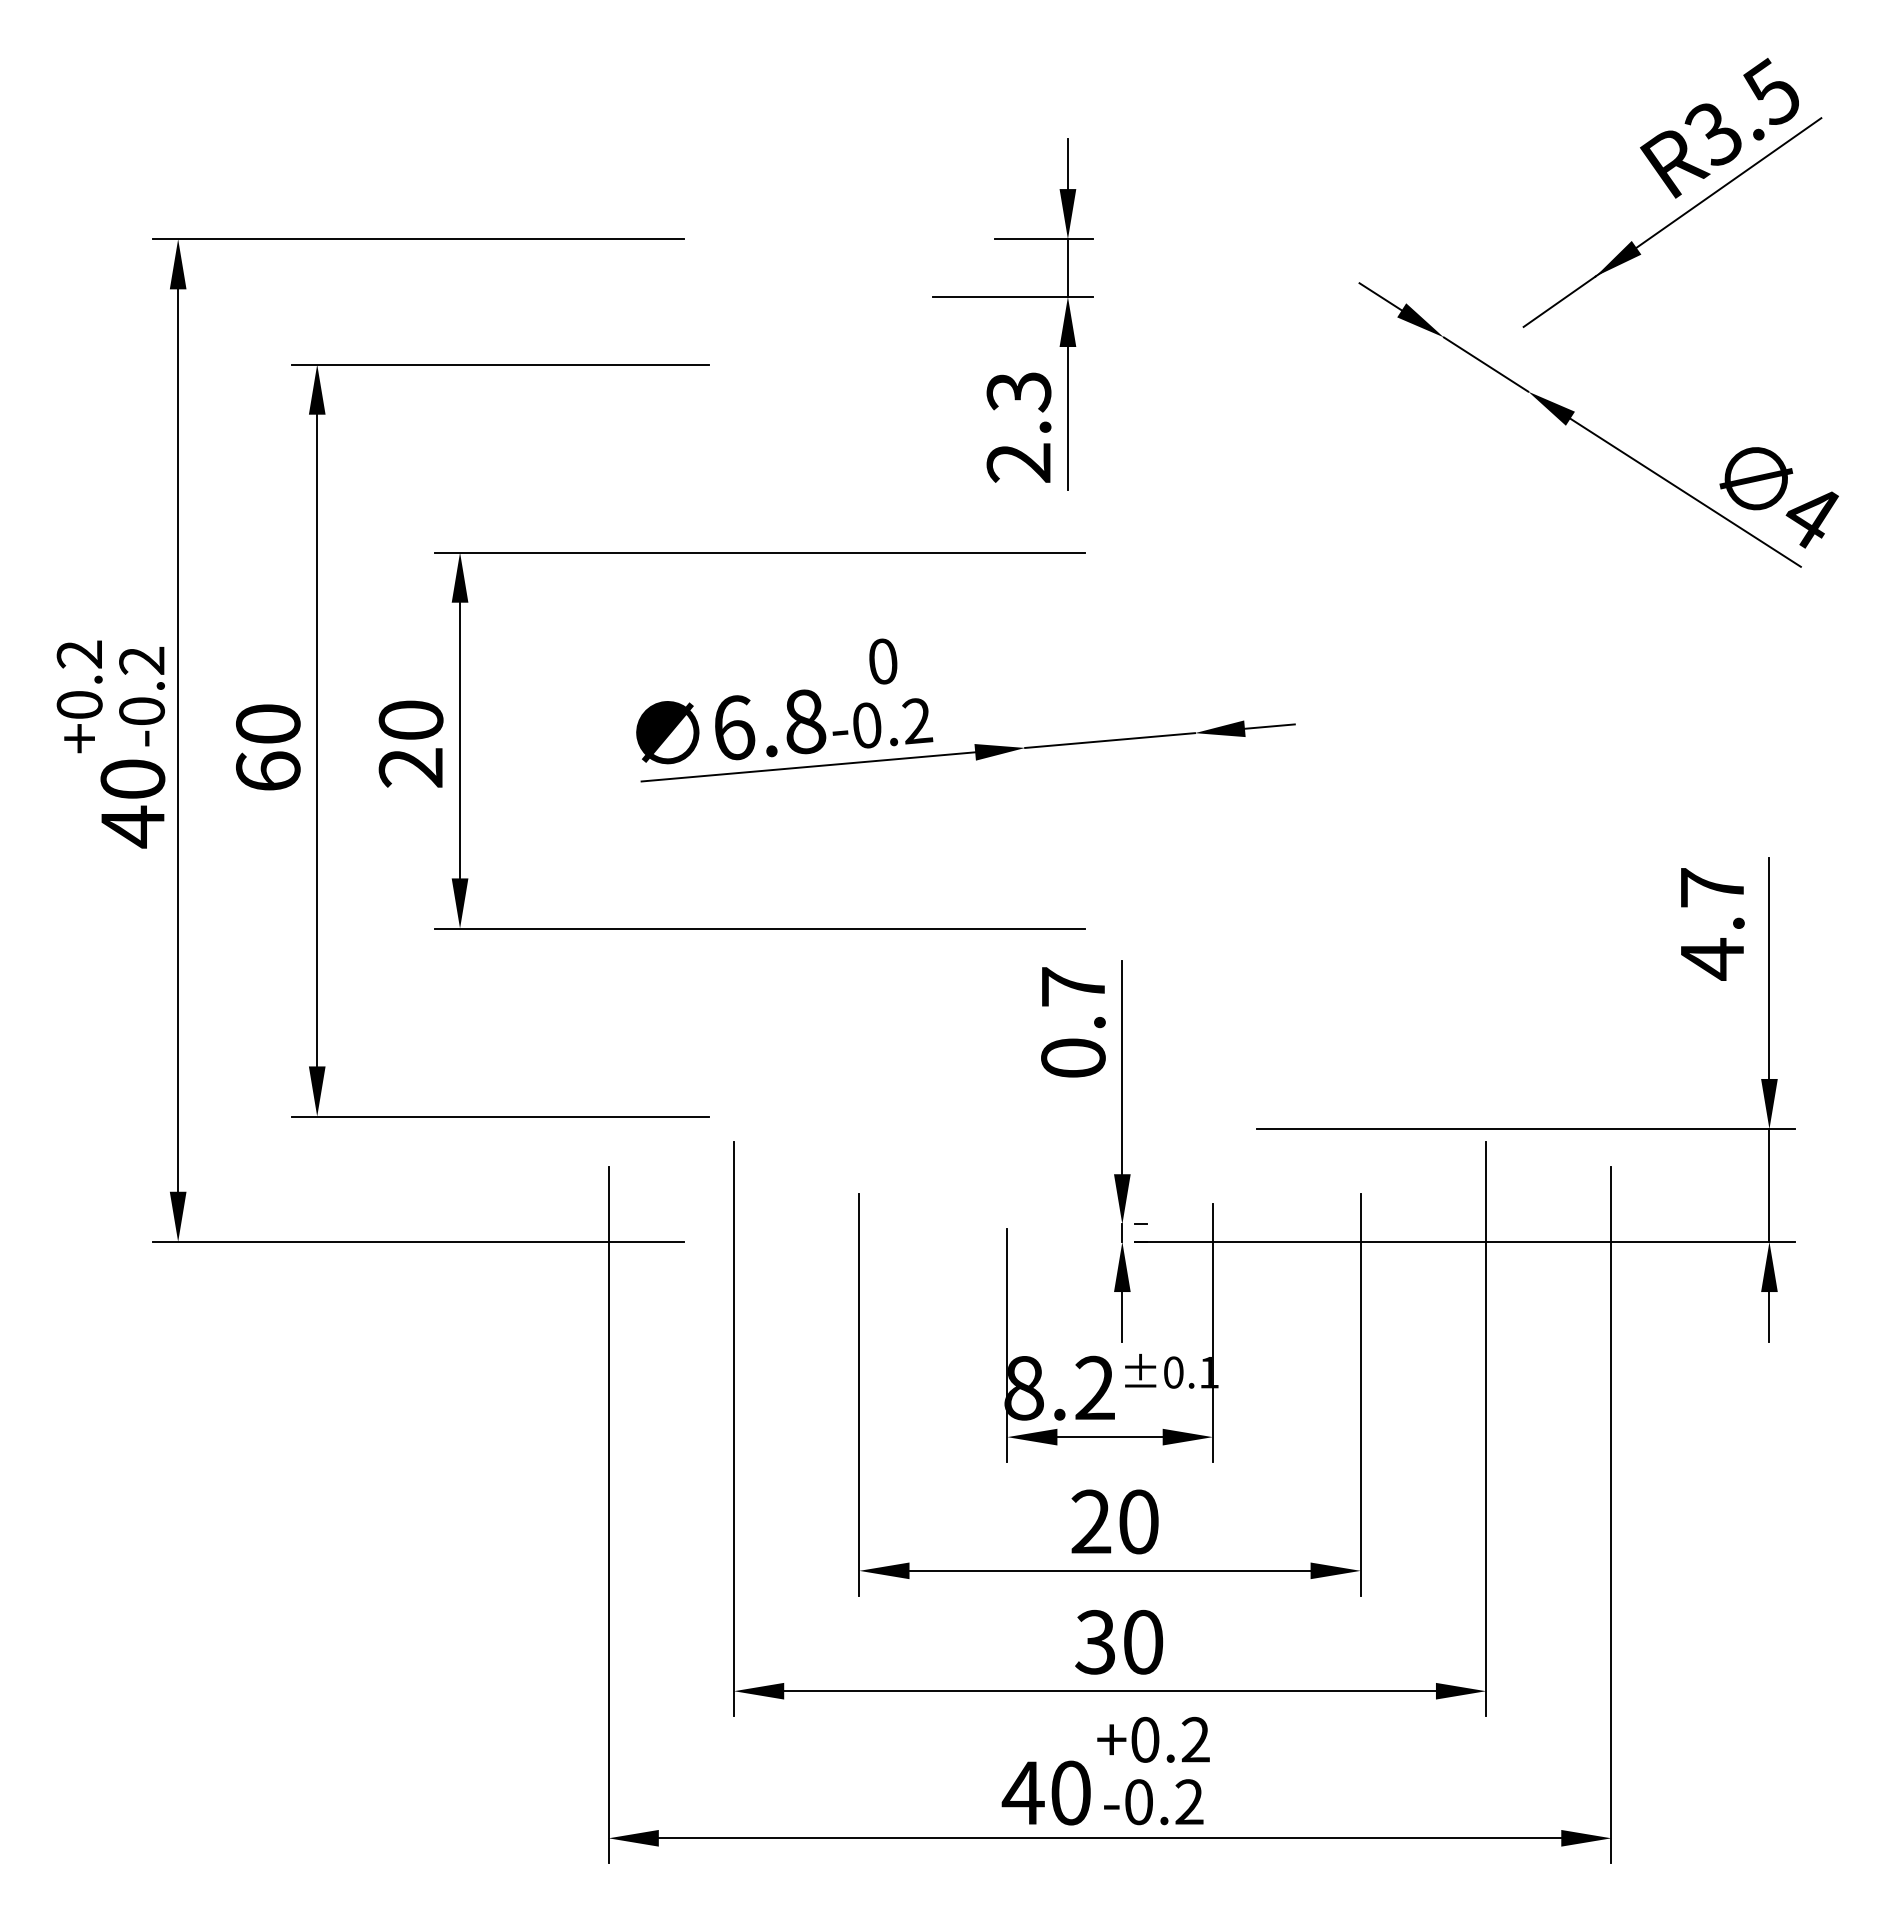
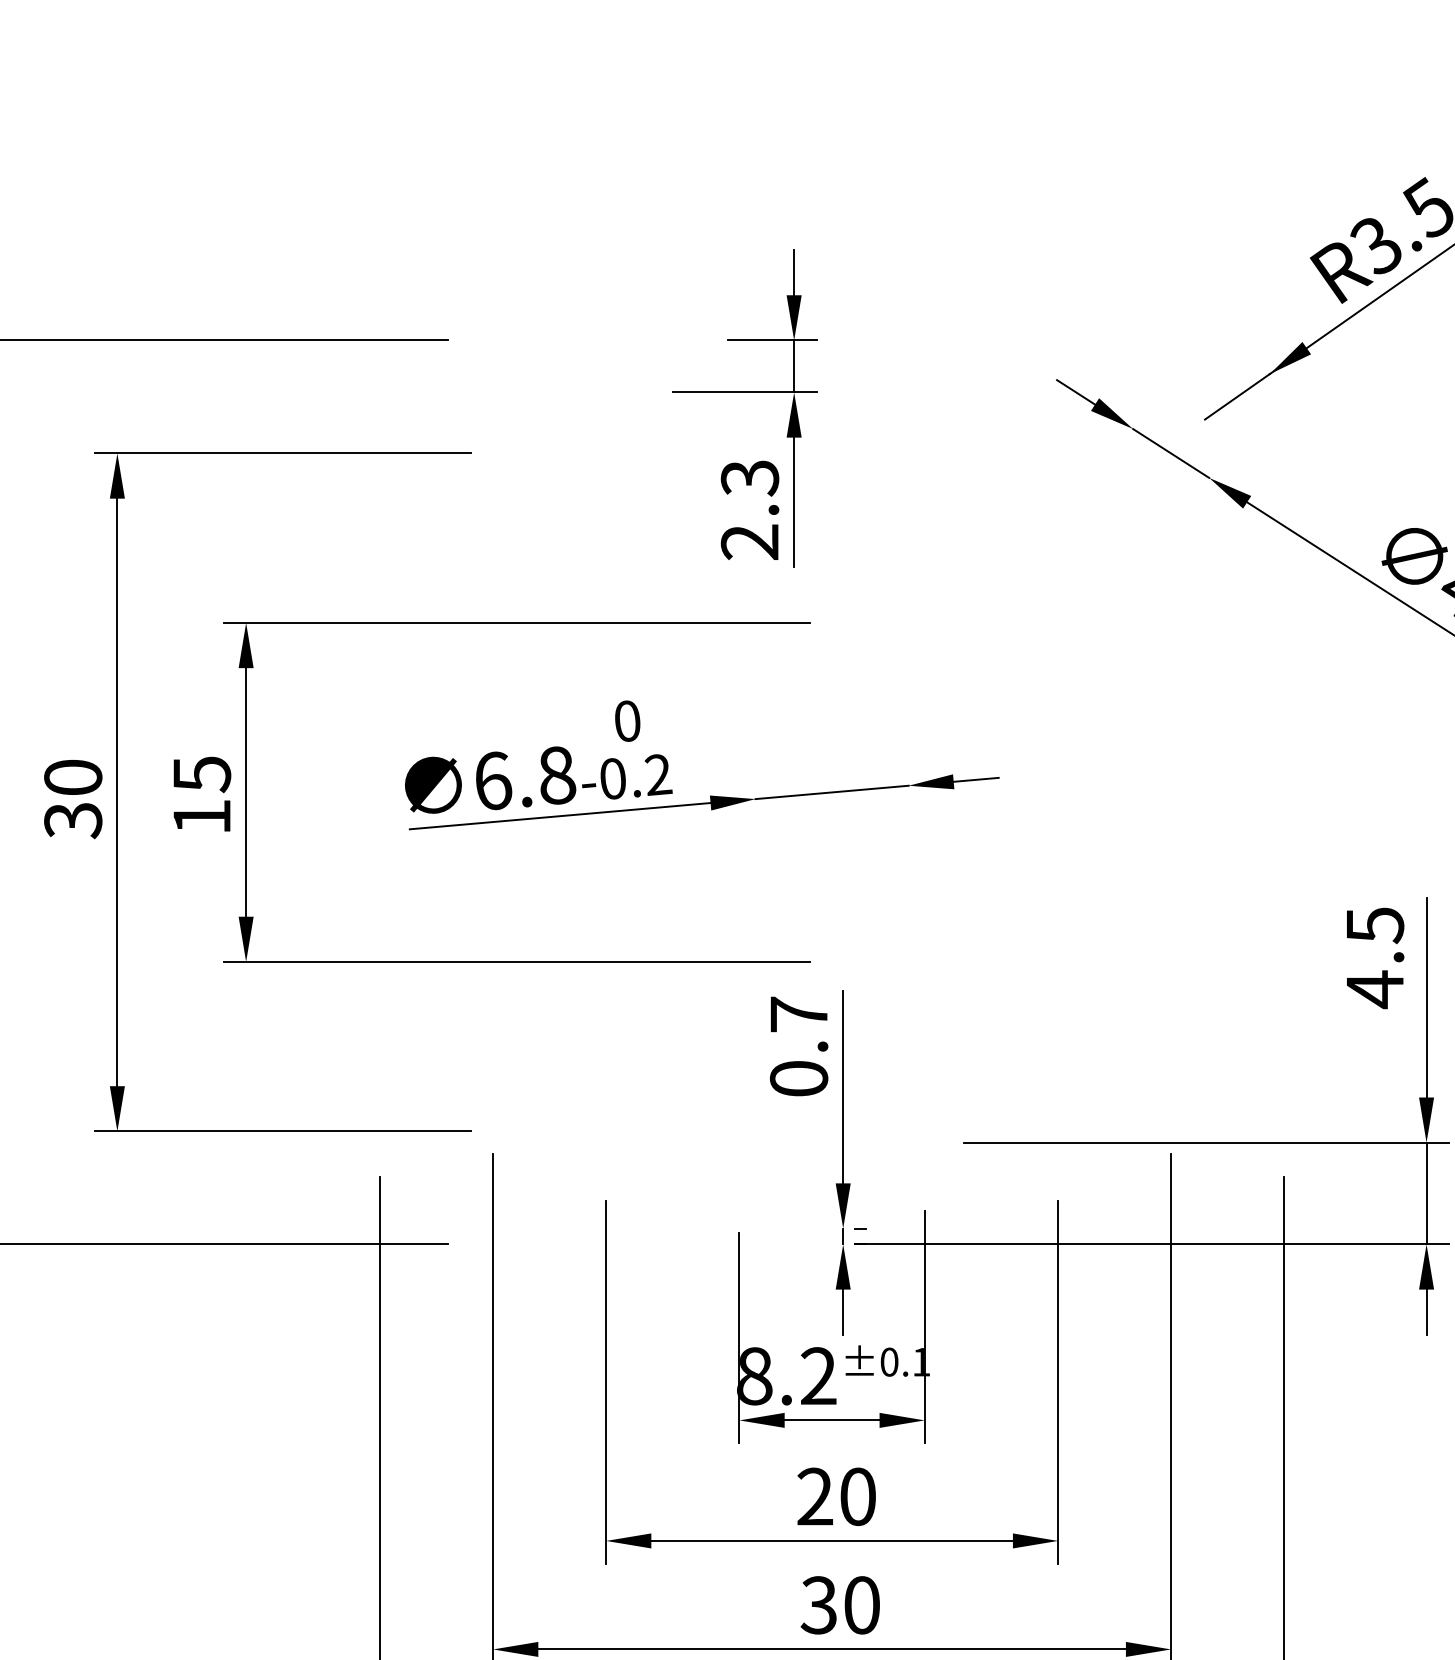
text: (410, 743) -> (201, 795), 20 -> 15
text: (268, 771) -> (73, 820), 60 -> 30
text: (1712, 888) -> (1375, 925), 4.7 -> 4.5

